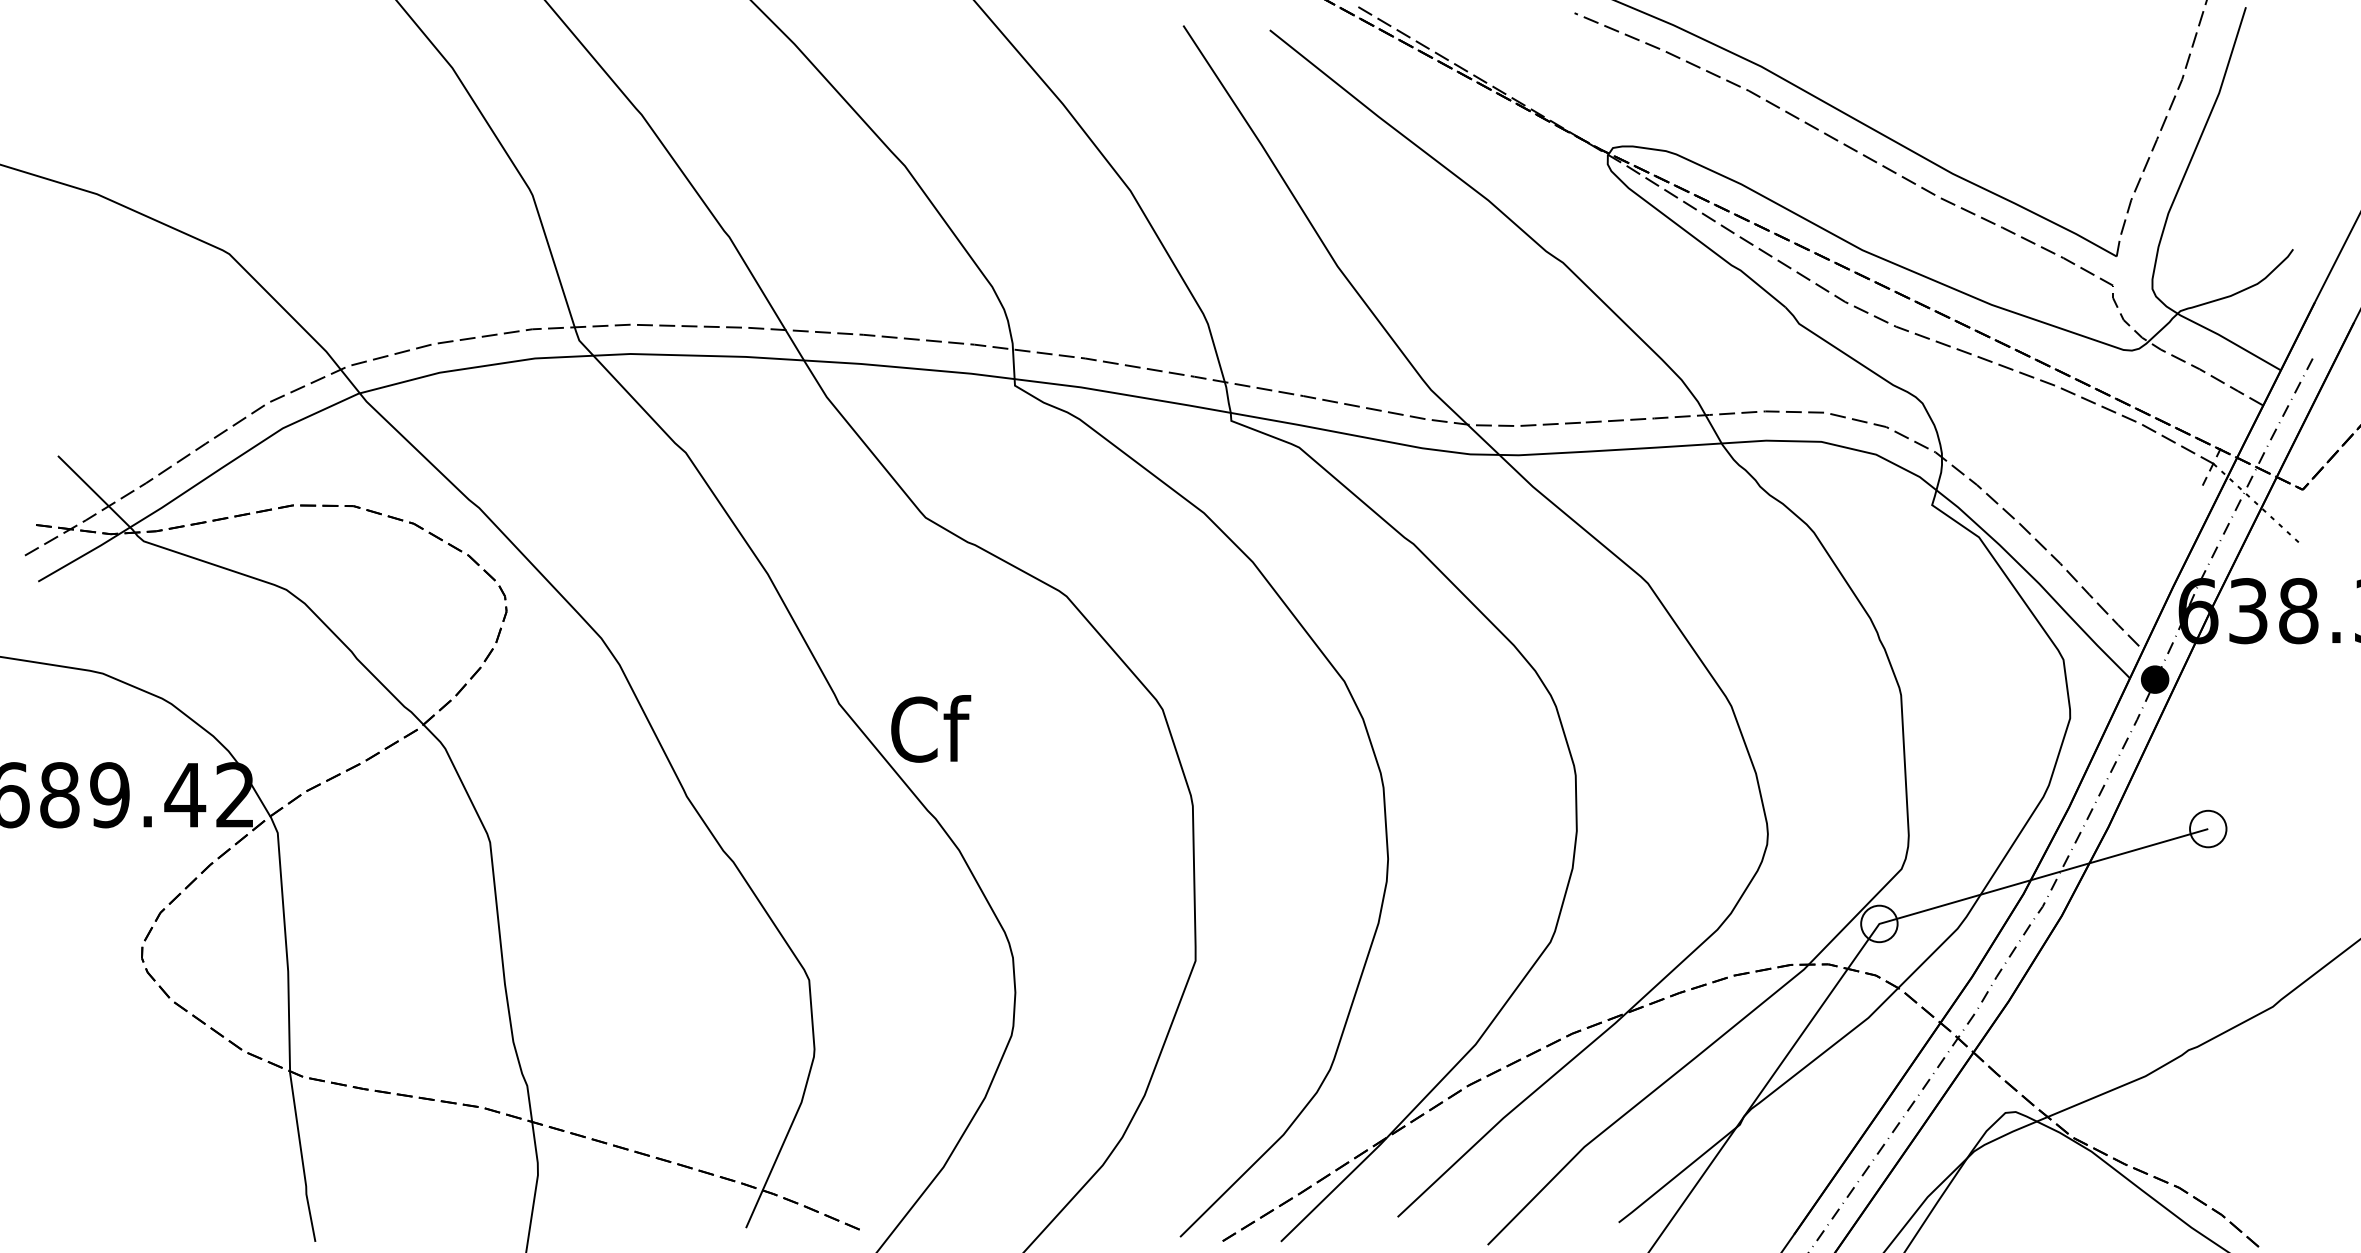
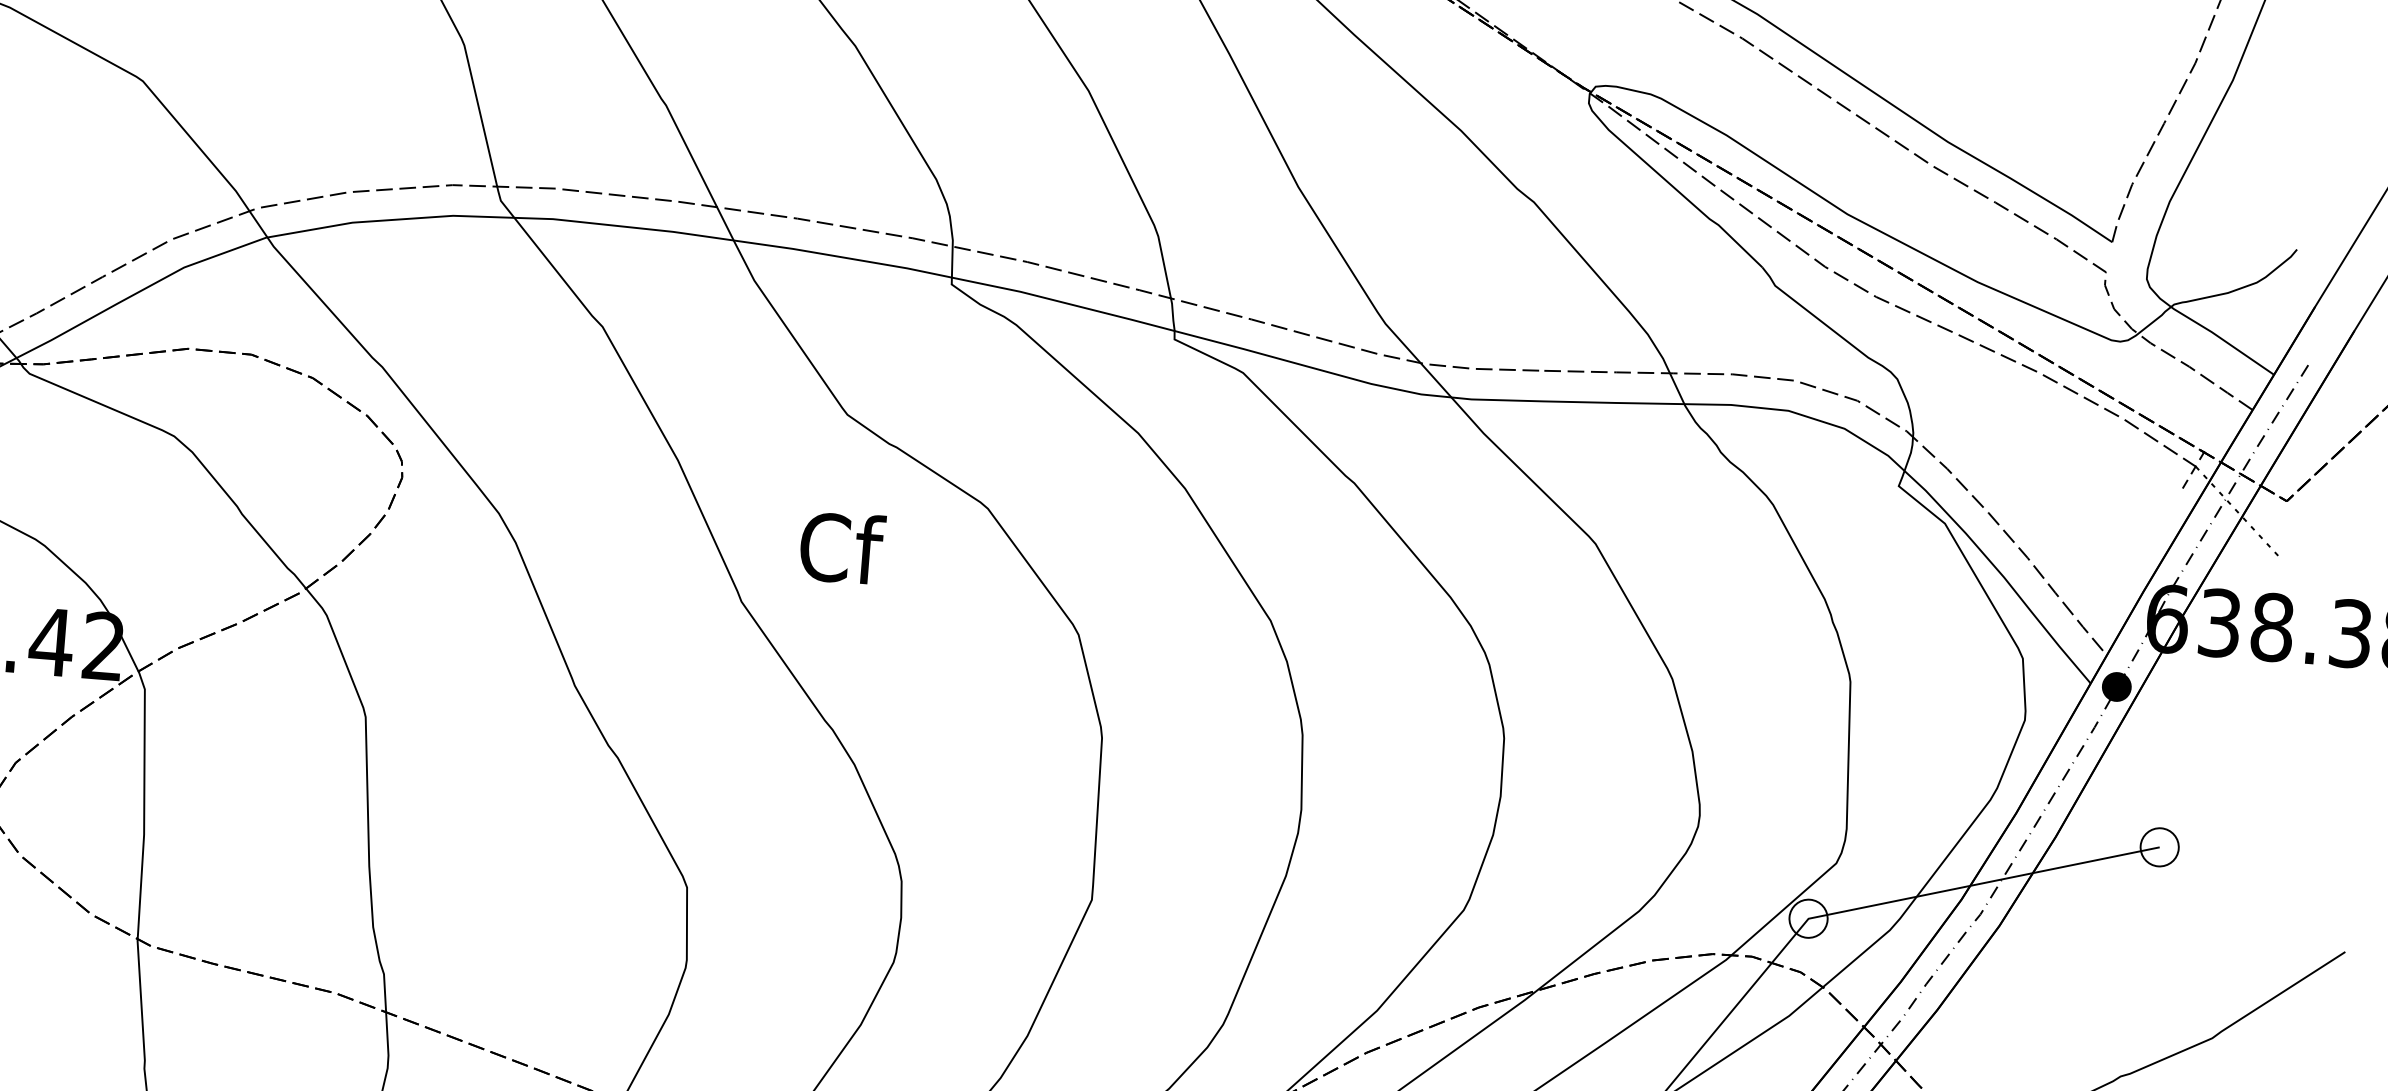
text: (931, 728) -> (842, 547), moved

